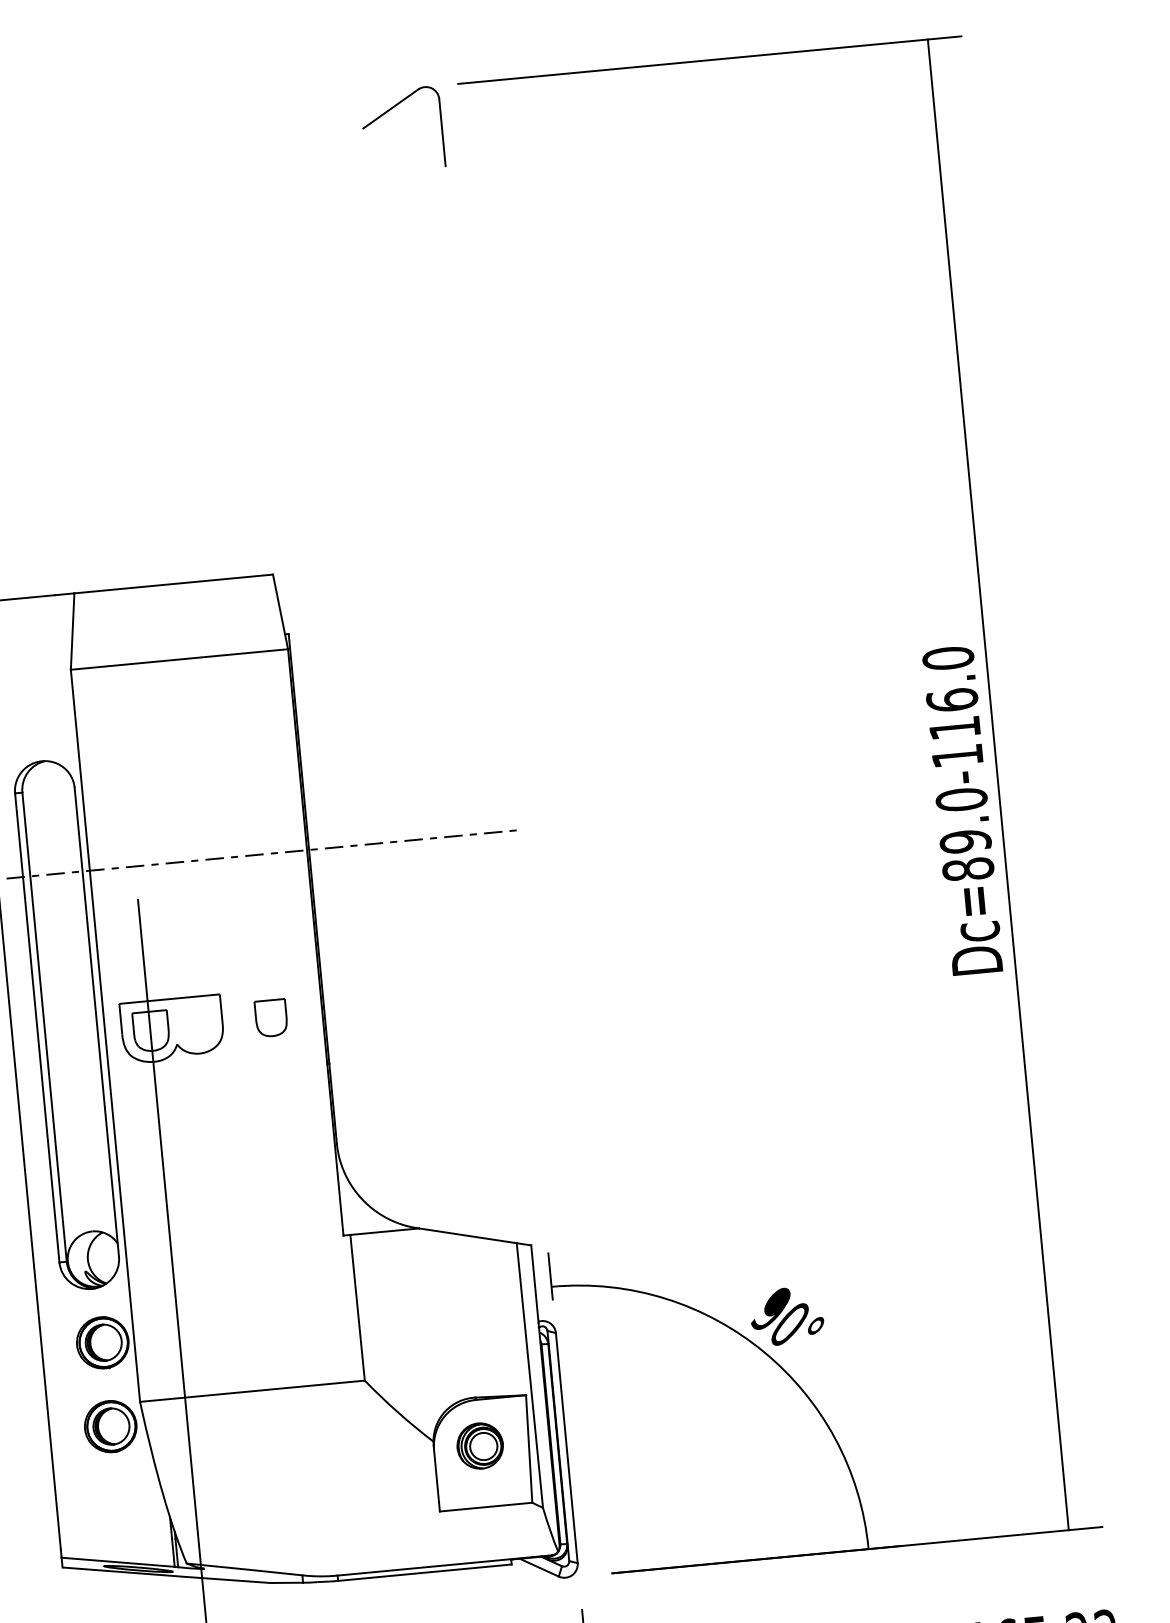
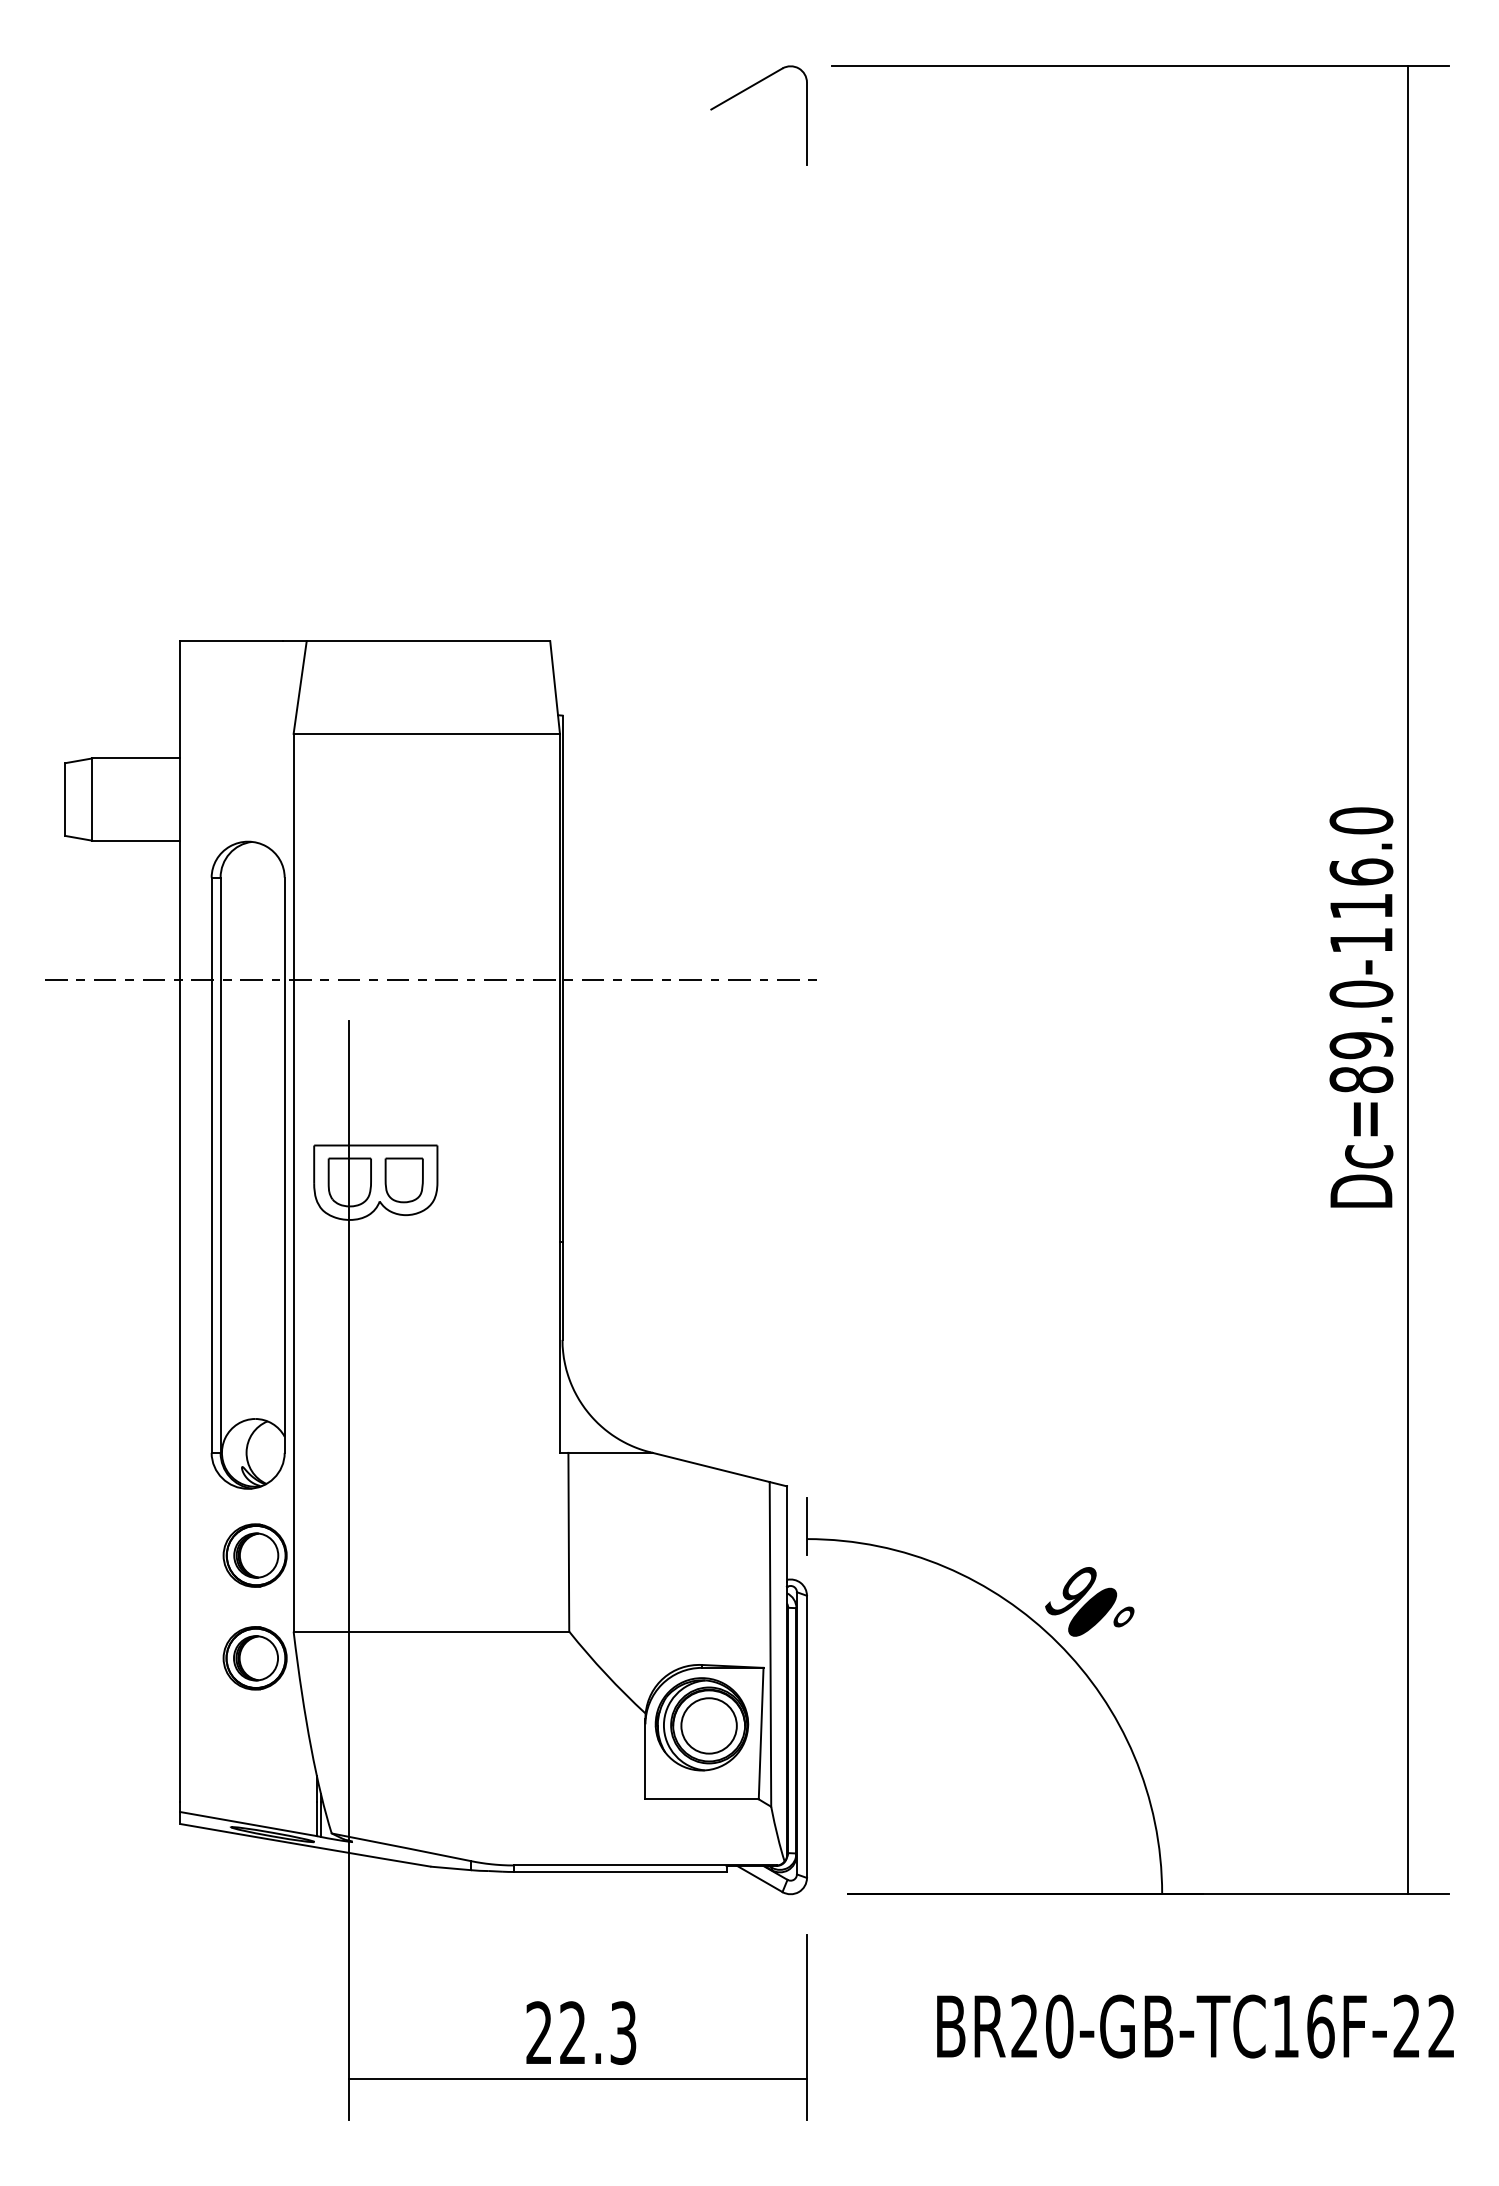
part: (270, 1018) -> (403, 1180), moved
part: (479, 1446) -> (701, 1724), size x1.67

